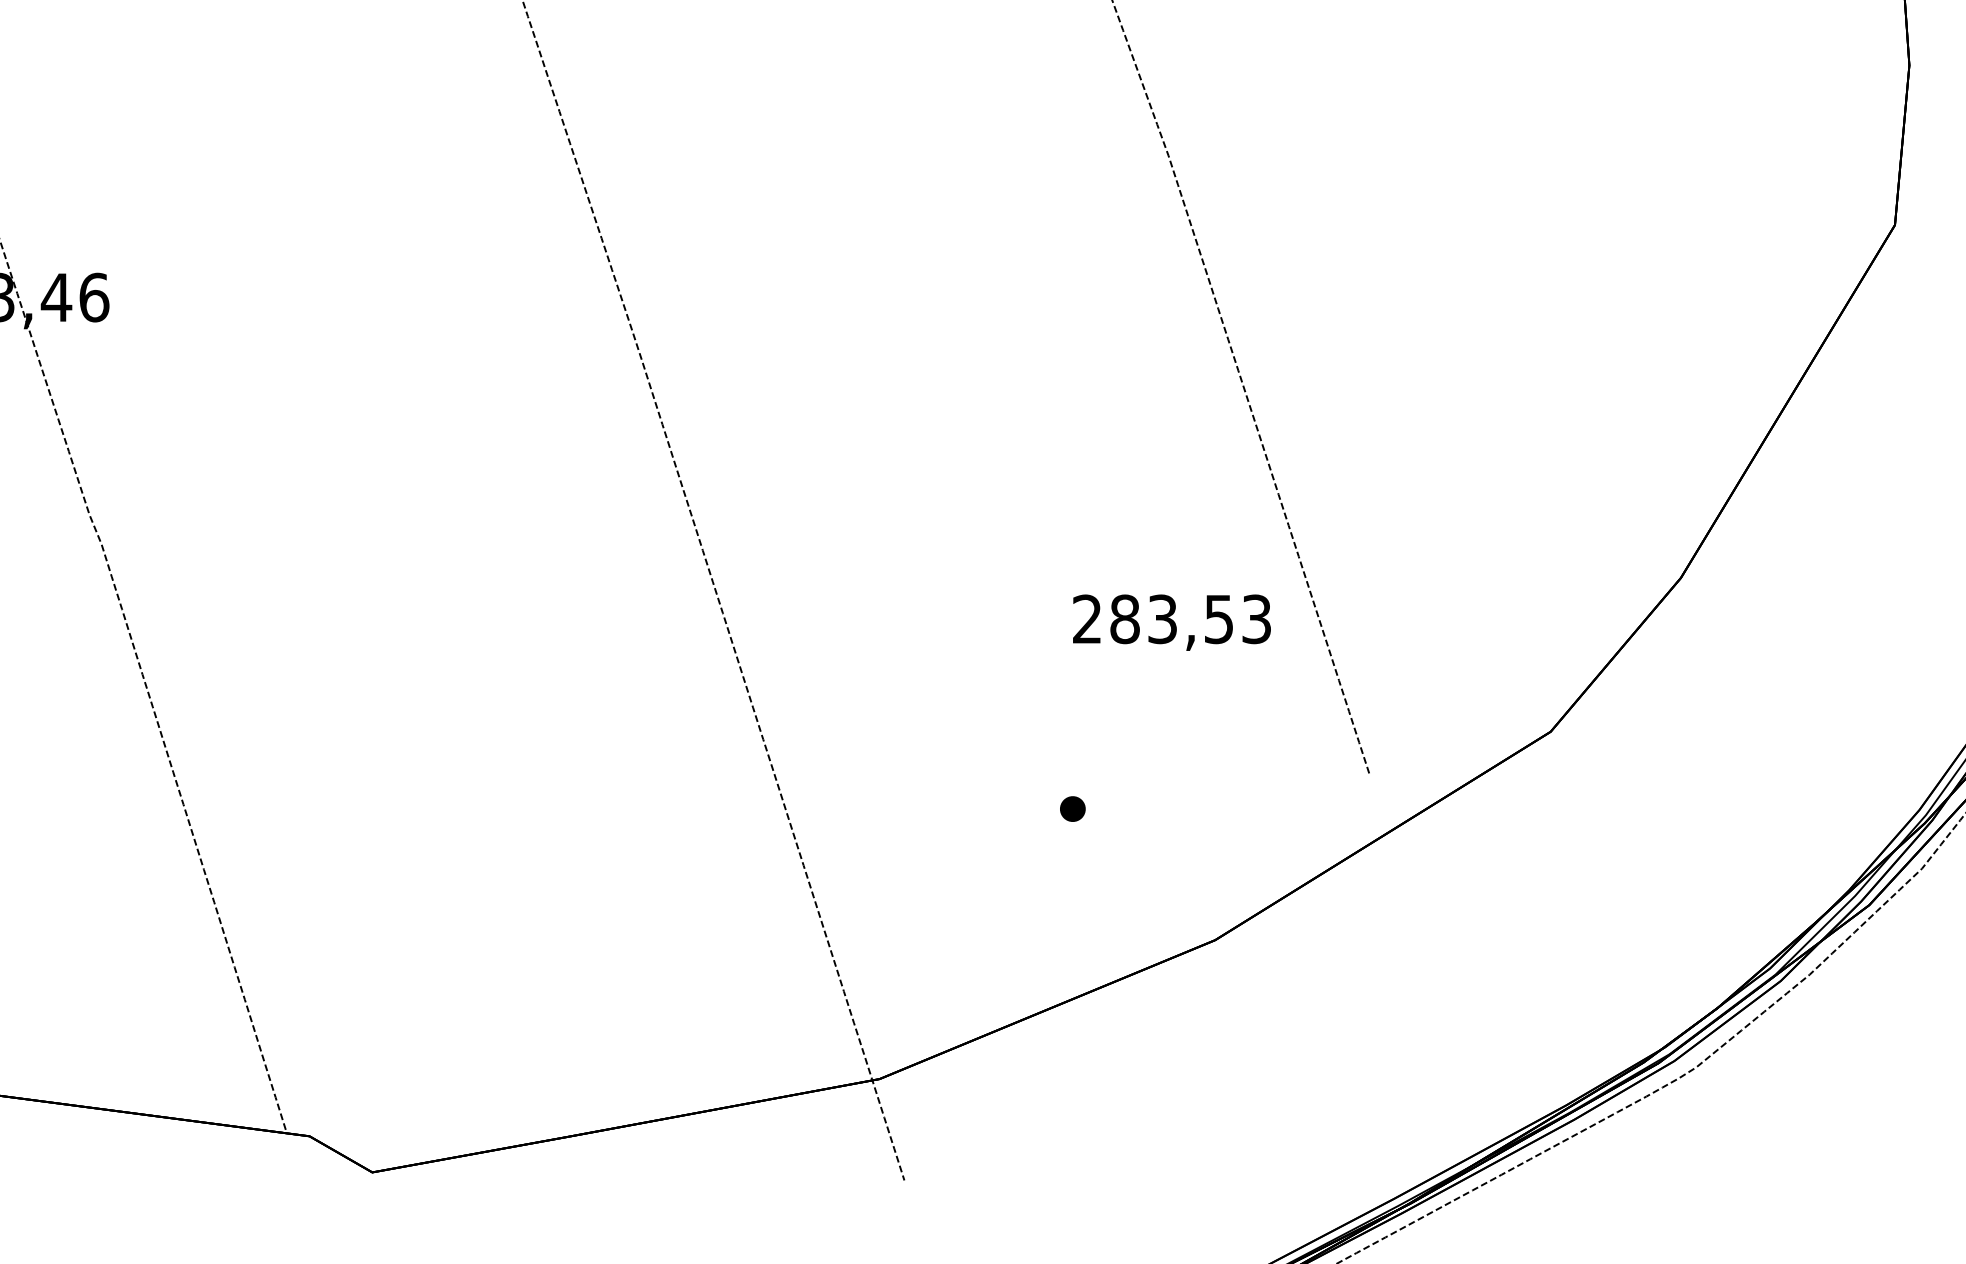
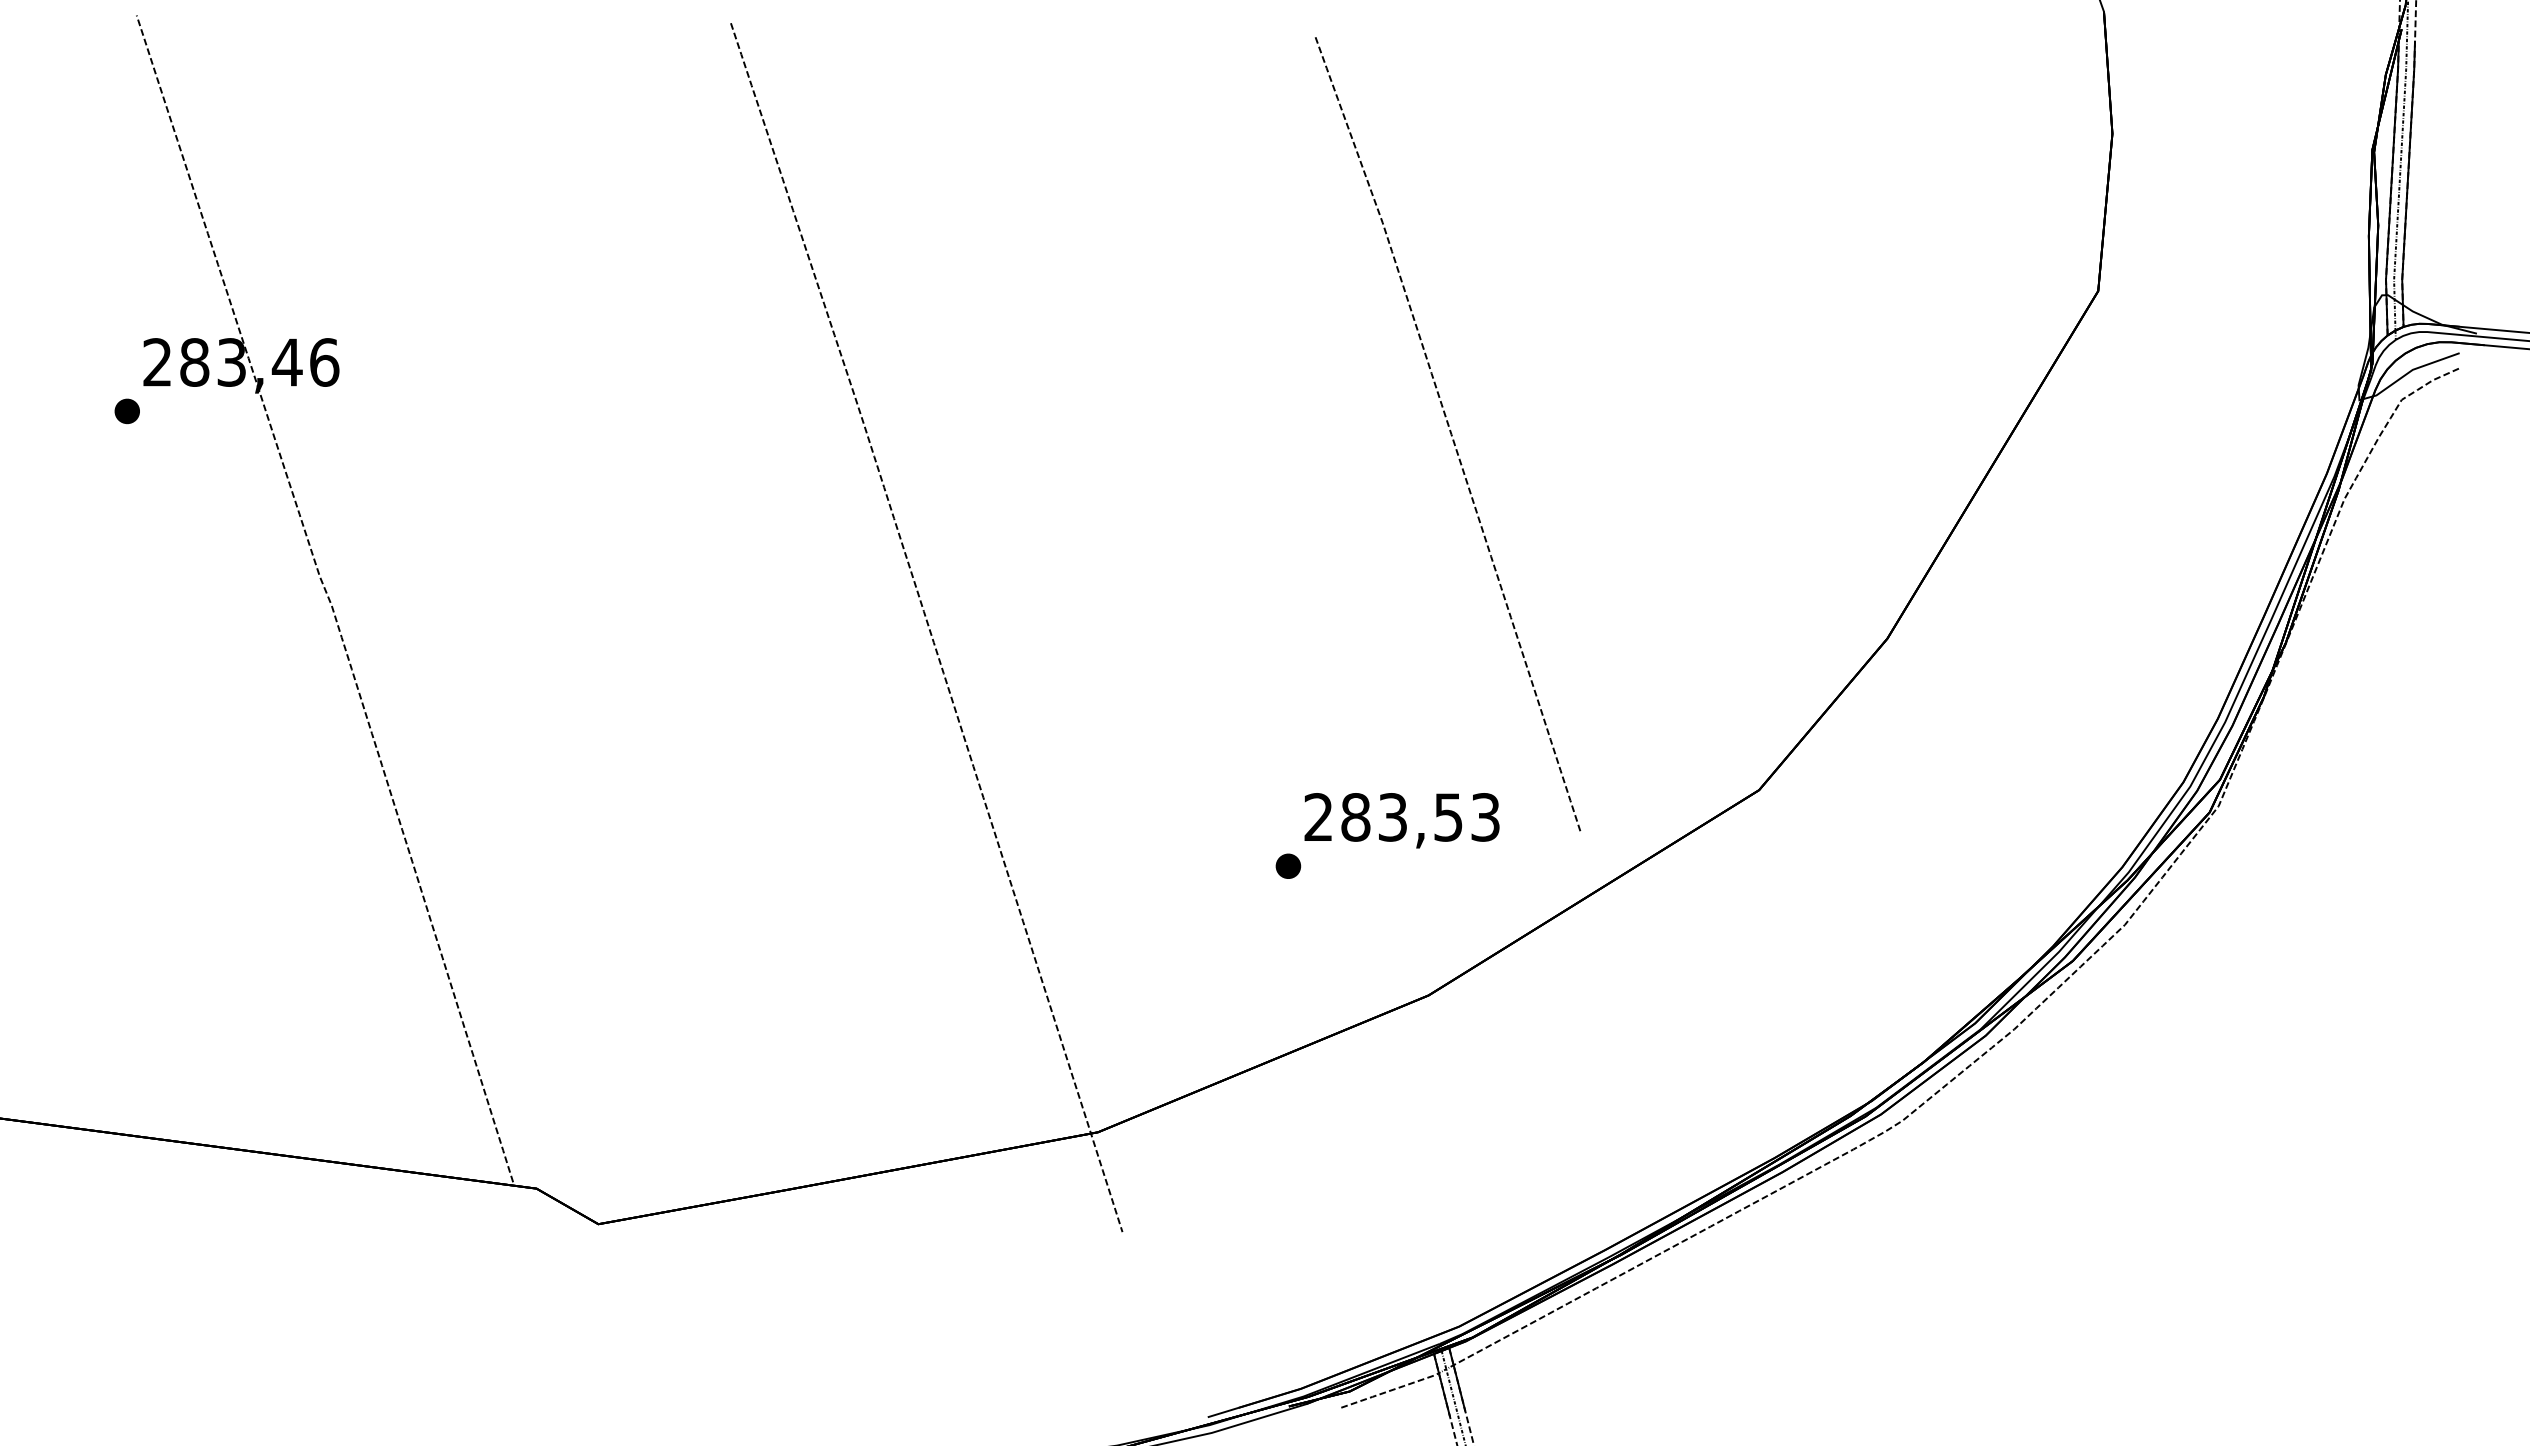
text: (1171, 622) -> (1401, 820), moved

